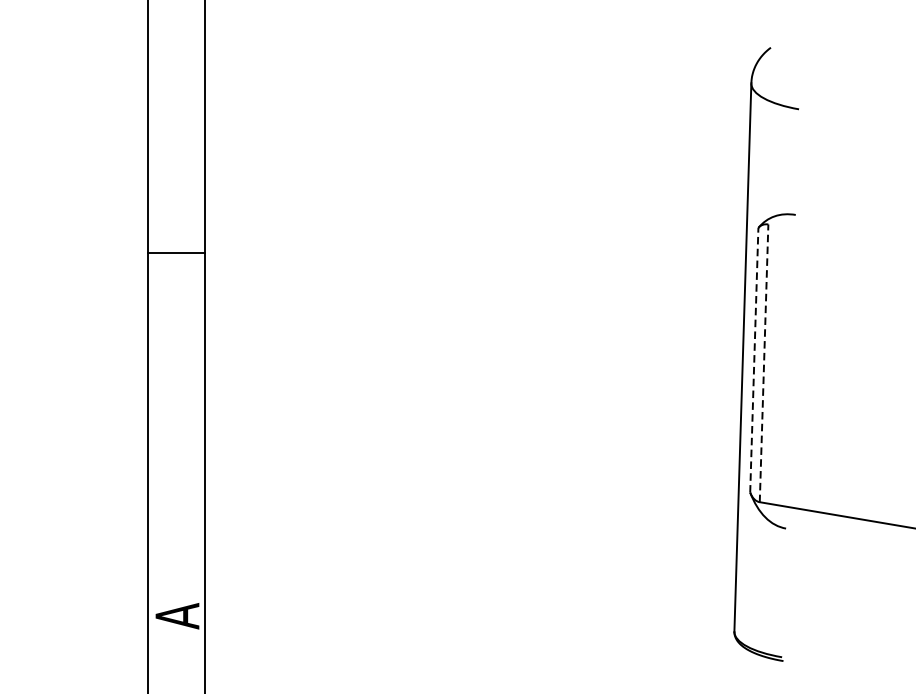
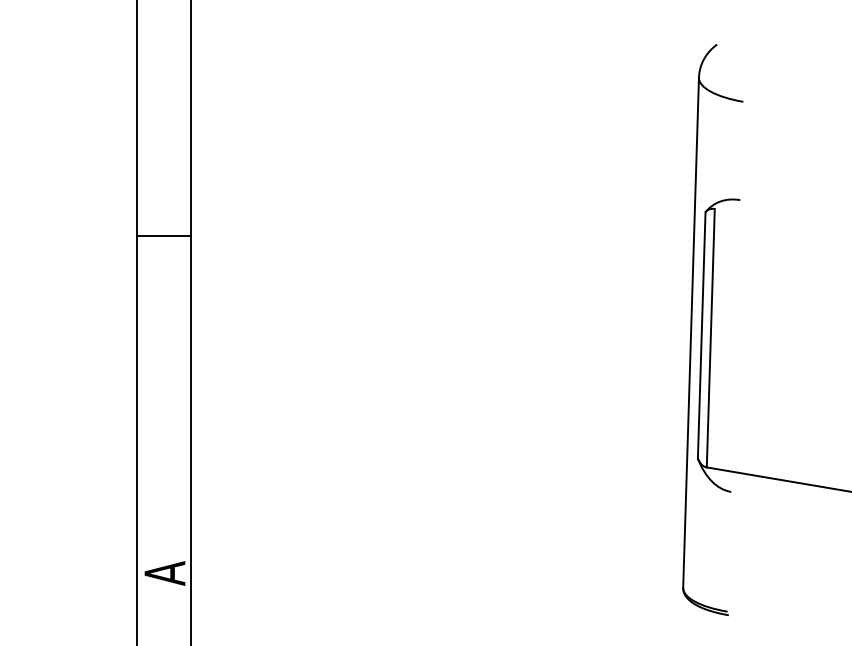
line: (754, 359) -> (701, 334), dashed -> solid
line: (763, 362) -> (710, 337), dashed -> solid

